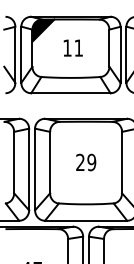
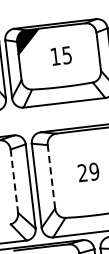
text: (78, 47) -> (66, 54), 11 -> 15
line: (14, 162) -> (14, 181), solid -> dashed
line: (50, 162) -> (51, 176), solid -> dashed

